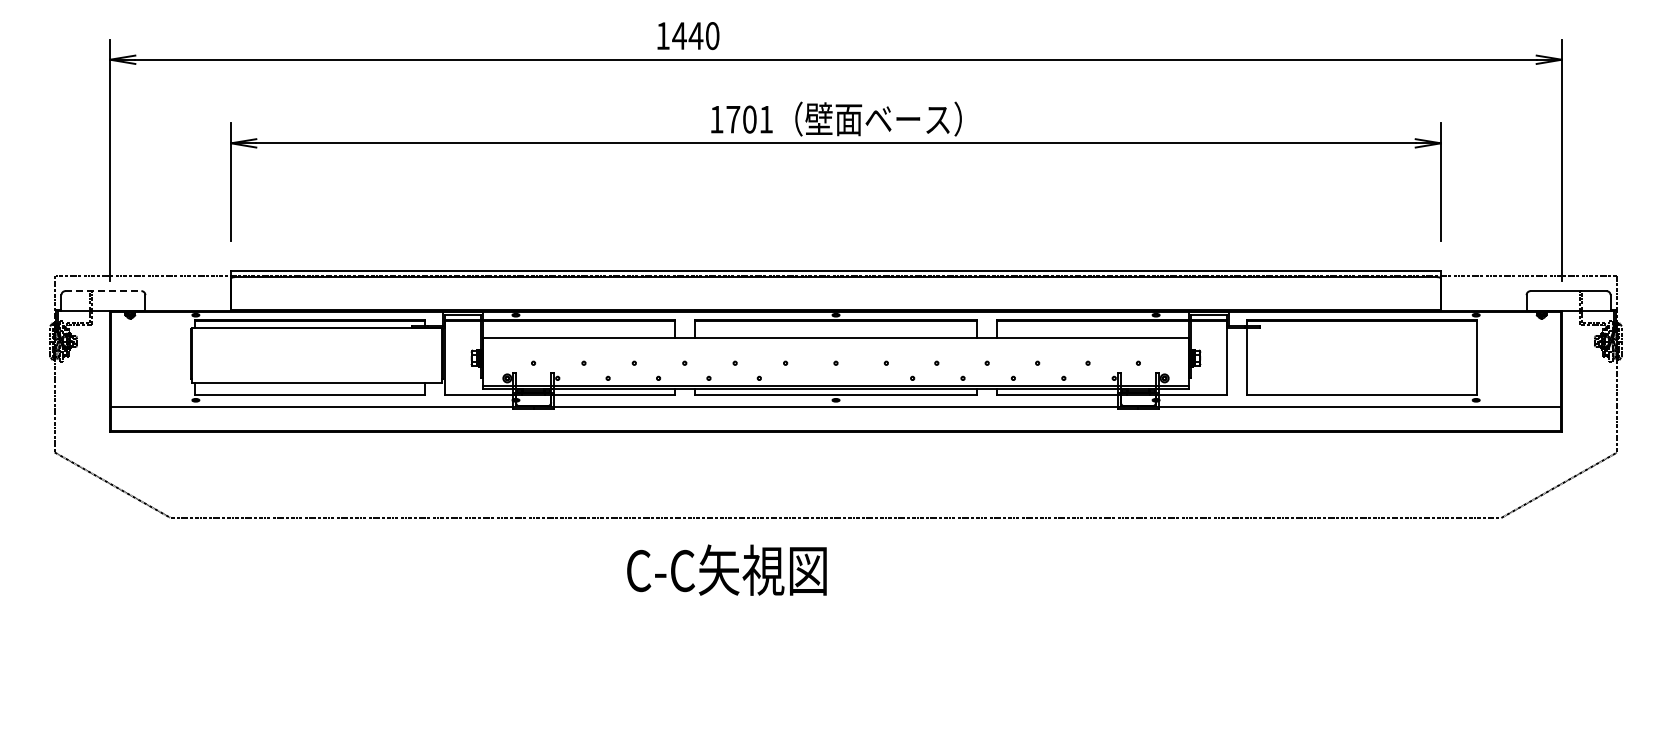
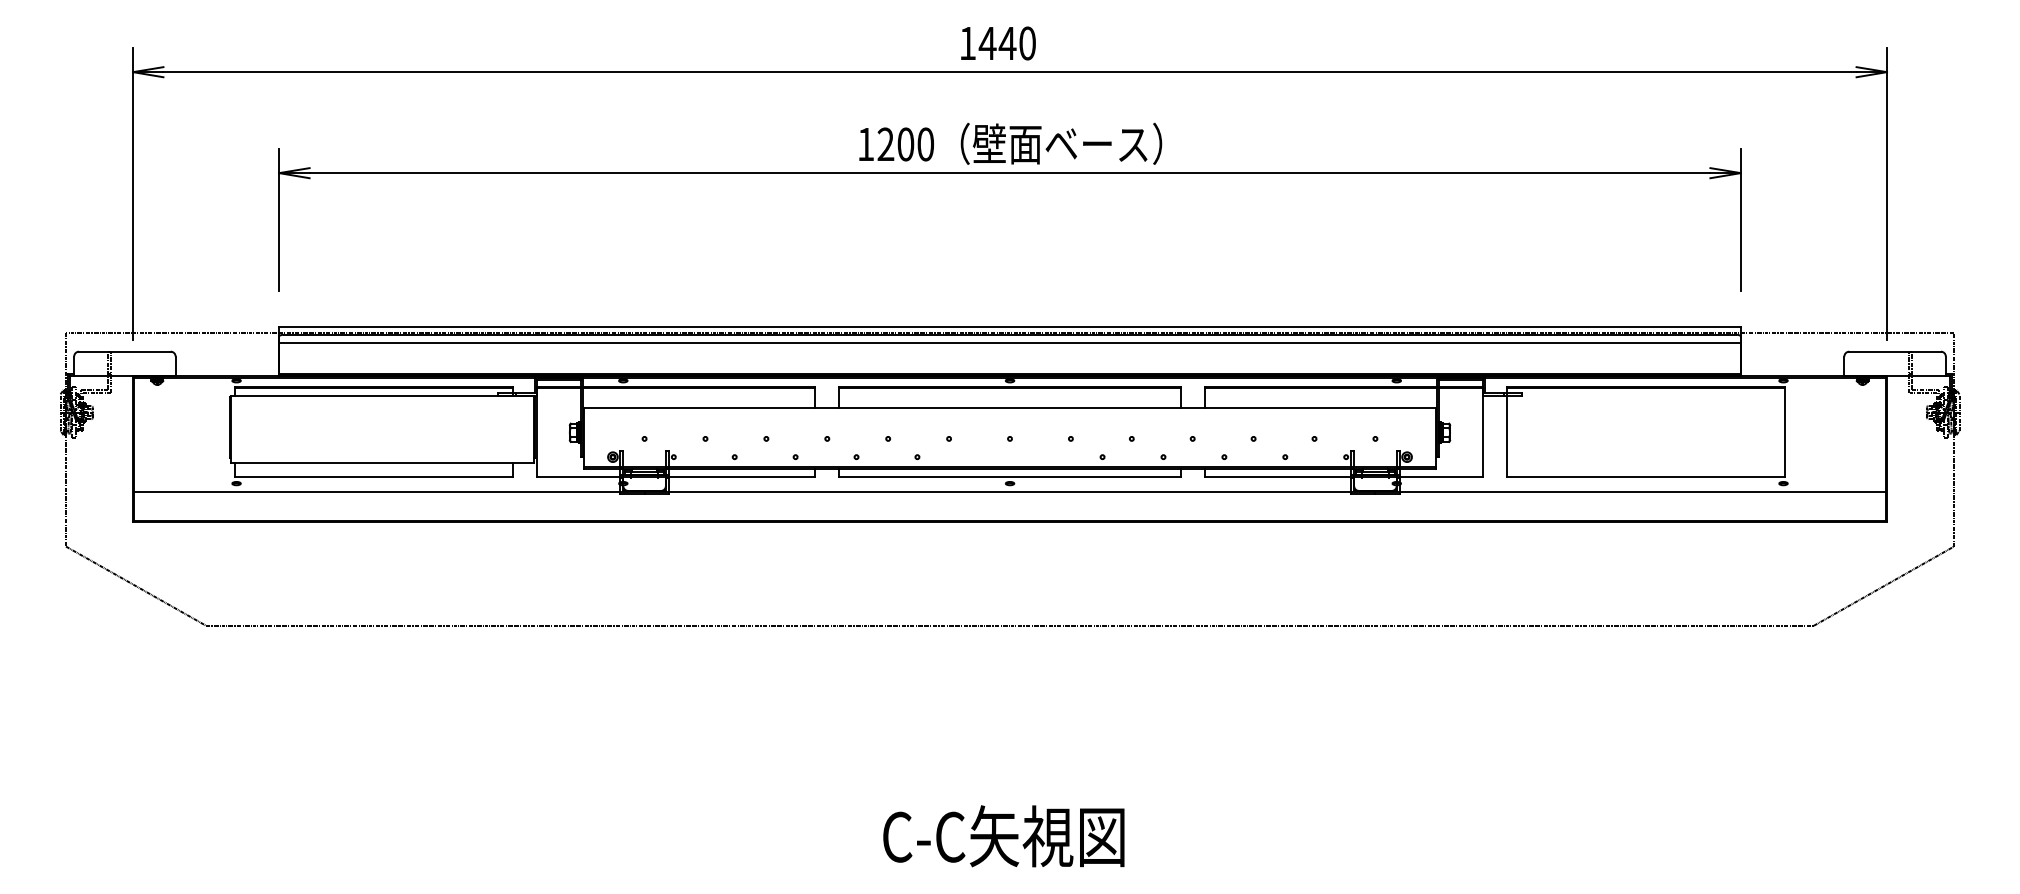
text: (688, 36) -> (998, 44), moved
text: (749, 119) -> (905, 144), 1701 -> 1200
line: (835, 284) -> (1009, 343), added
line: (103, 291) -> (124, 352), dashed -> solid
text: (726, 569) -> (1003, 835), moved

